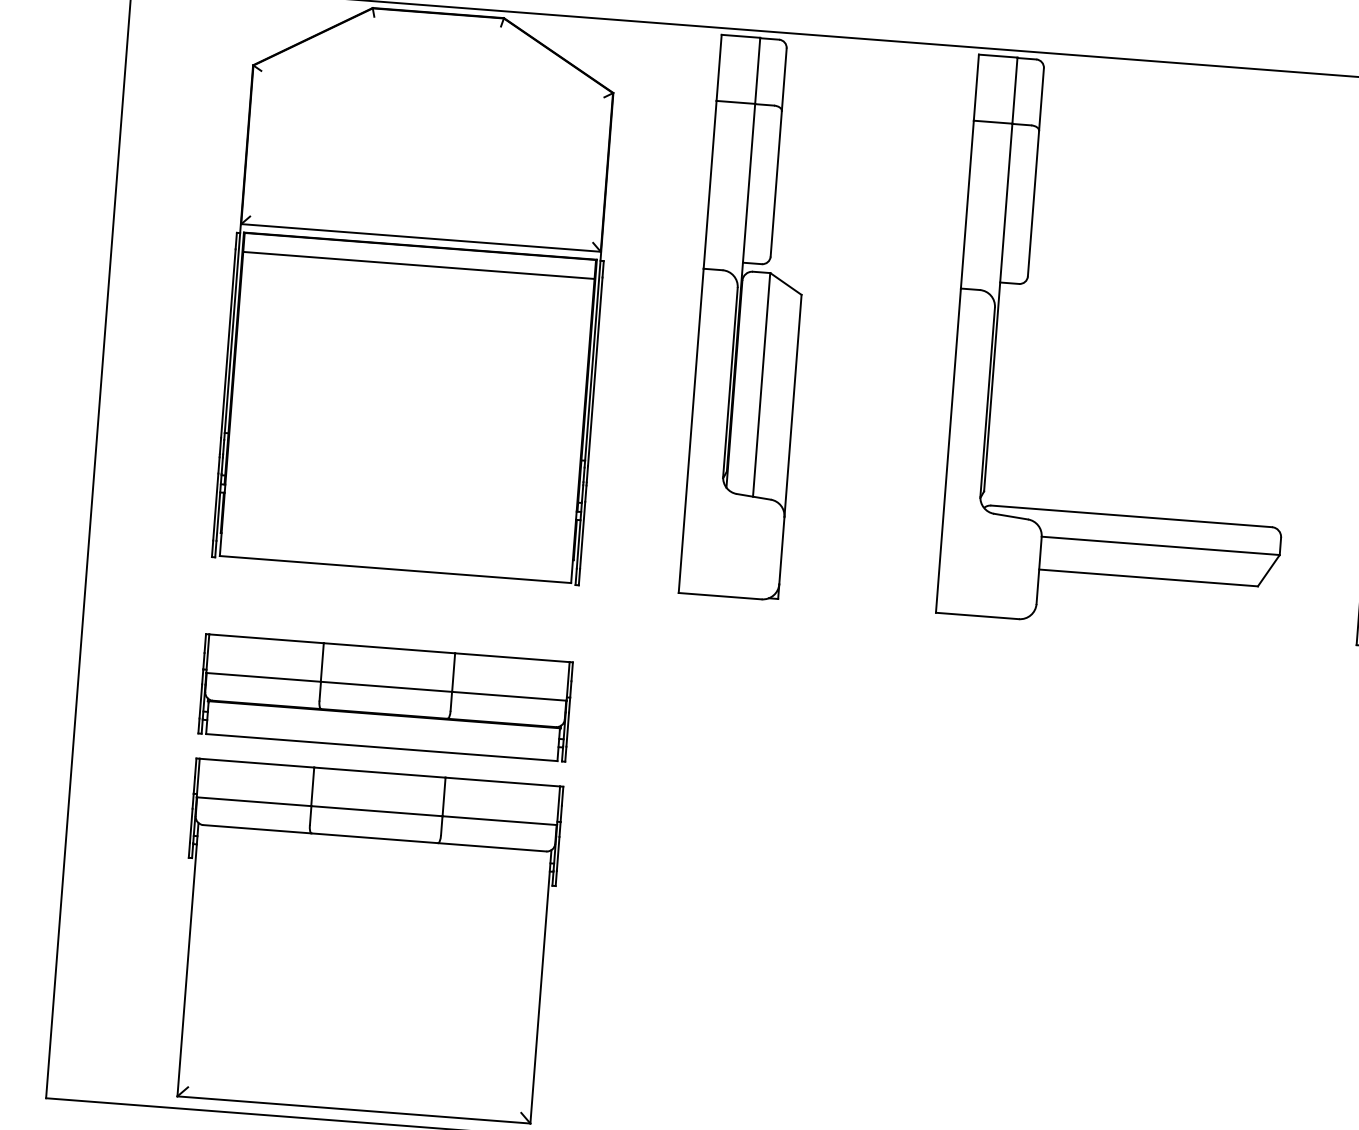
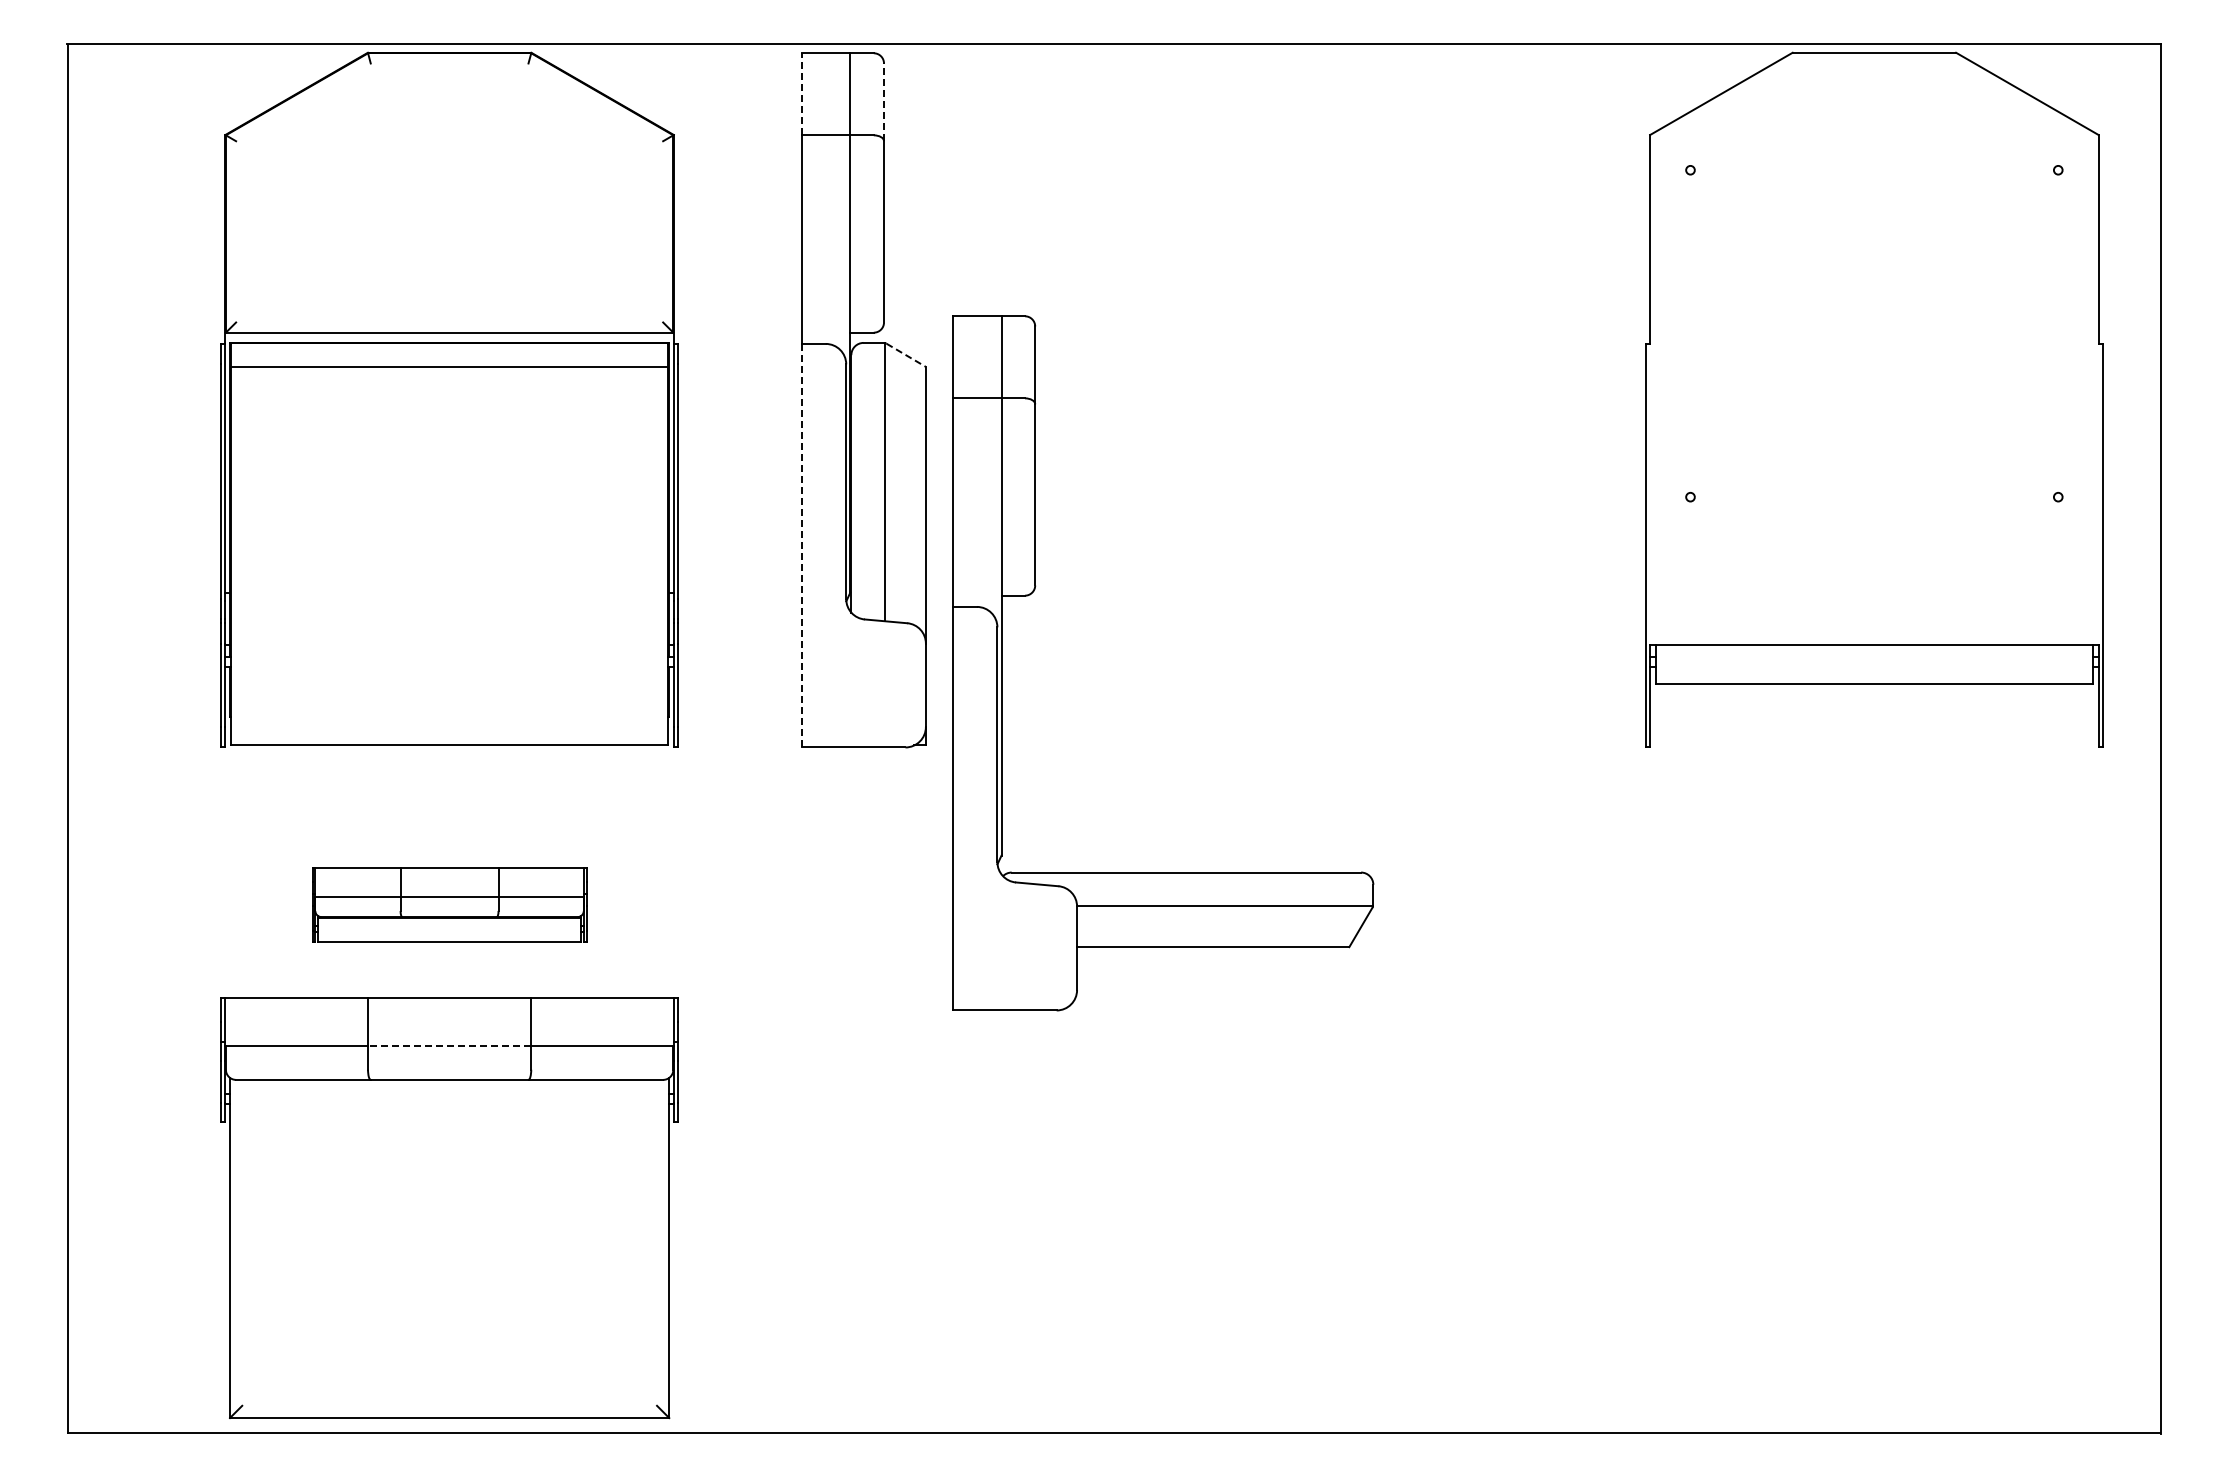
line: (719, 67) -> (802, 93), solid -> dashed
line: (784, 79) -> (884, 102), solid -> dashed
part: (1026, 281) -> (1034, 591), moved
line: (786, 284) -> (906, 355), solid -> dashed
line: (691, 430) -> (802, 545), solid -> dashed
part: (385, 697) -> (449, 904), size x0.6
line: (376, 811) -> (449, 1046), solid -> dashed

